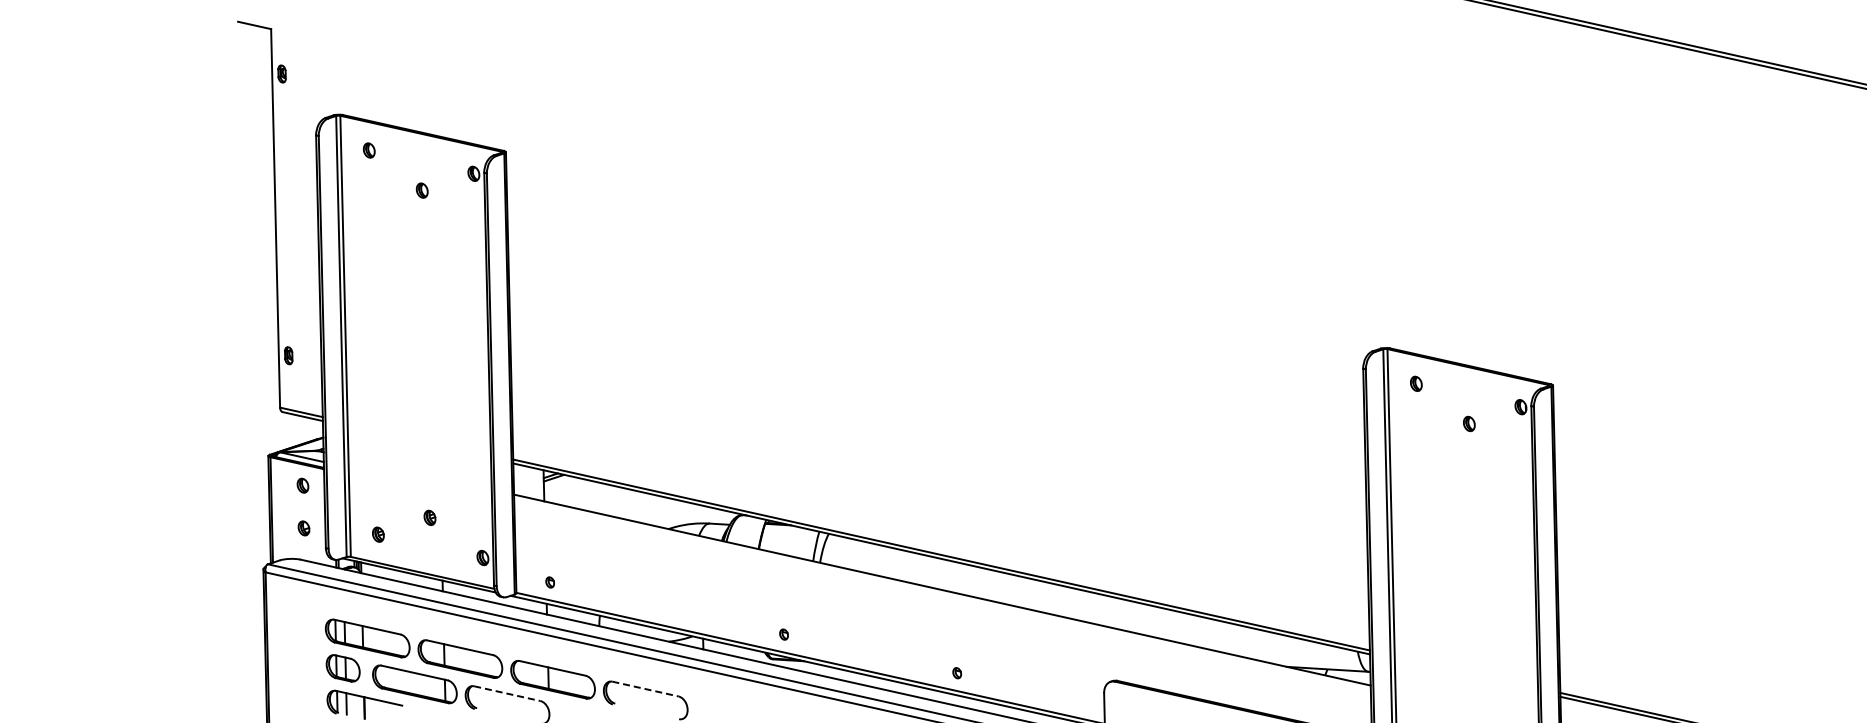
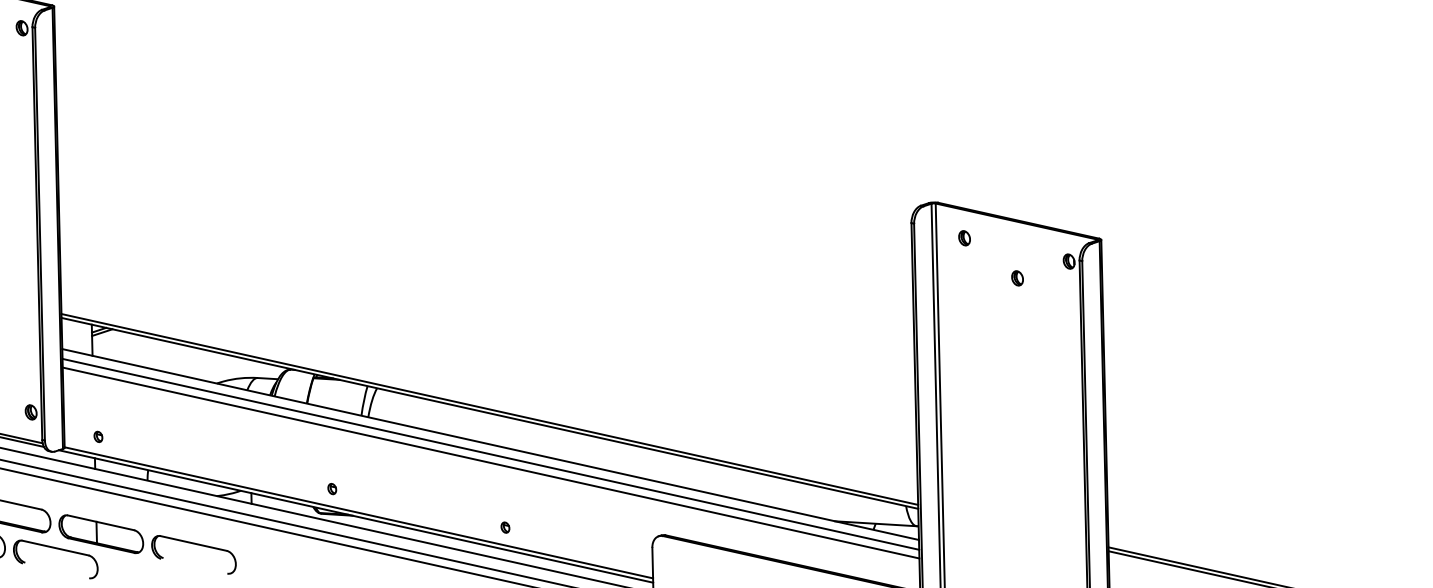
line: (942, 599) -> (490, 453), added
line: (942, 608) -> (490, 462), added
line: (645, 689) -> (193, 543), dashed -> solid
line: (507, 693) -> (55, 547), dashed -> solid

